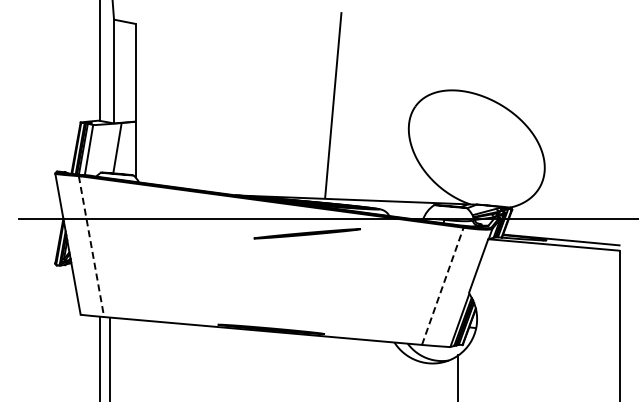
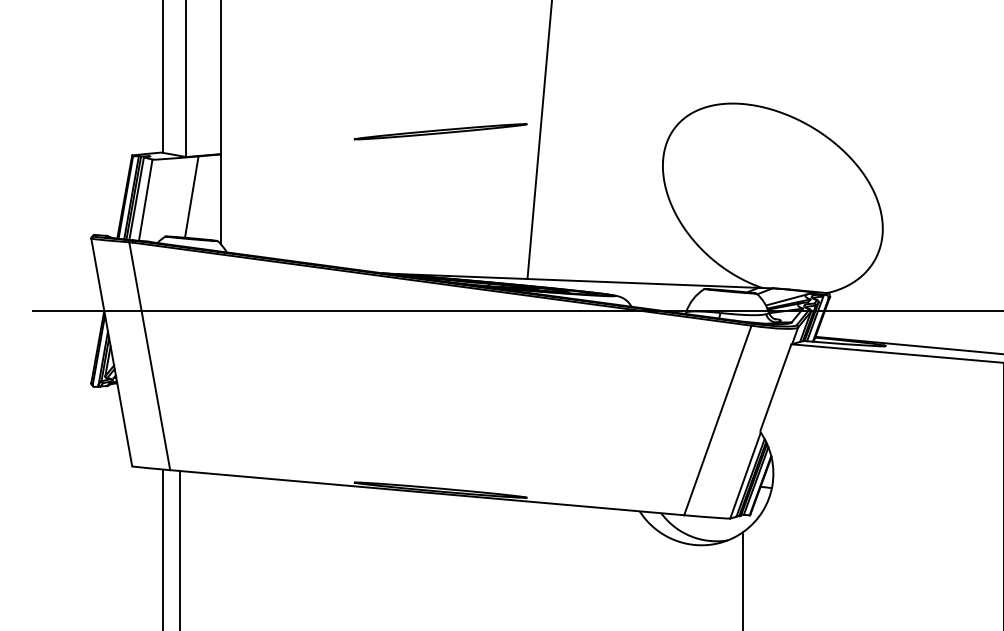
line: (306, 233) -> (439, 131), moved
line: (91, 246) -> (149, 356), dashed -> solid
line: (442, 285) -> (717, 419), dashed -> solid

